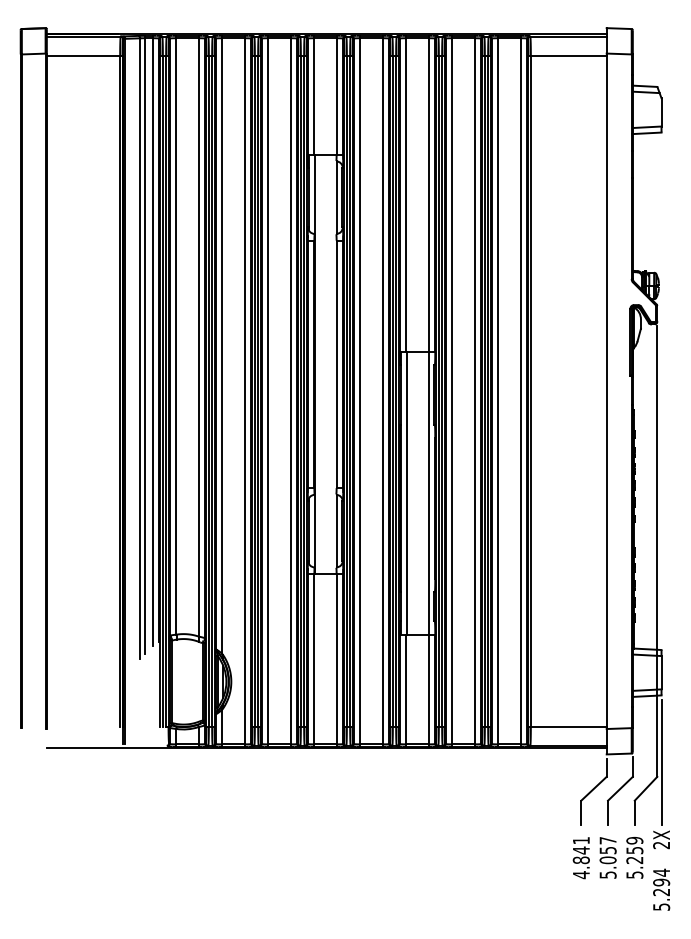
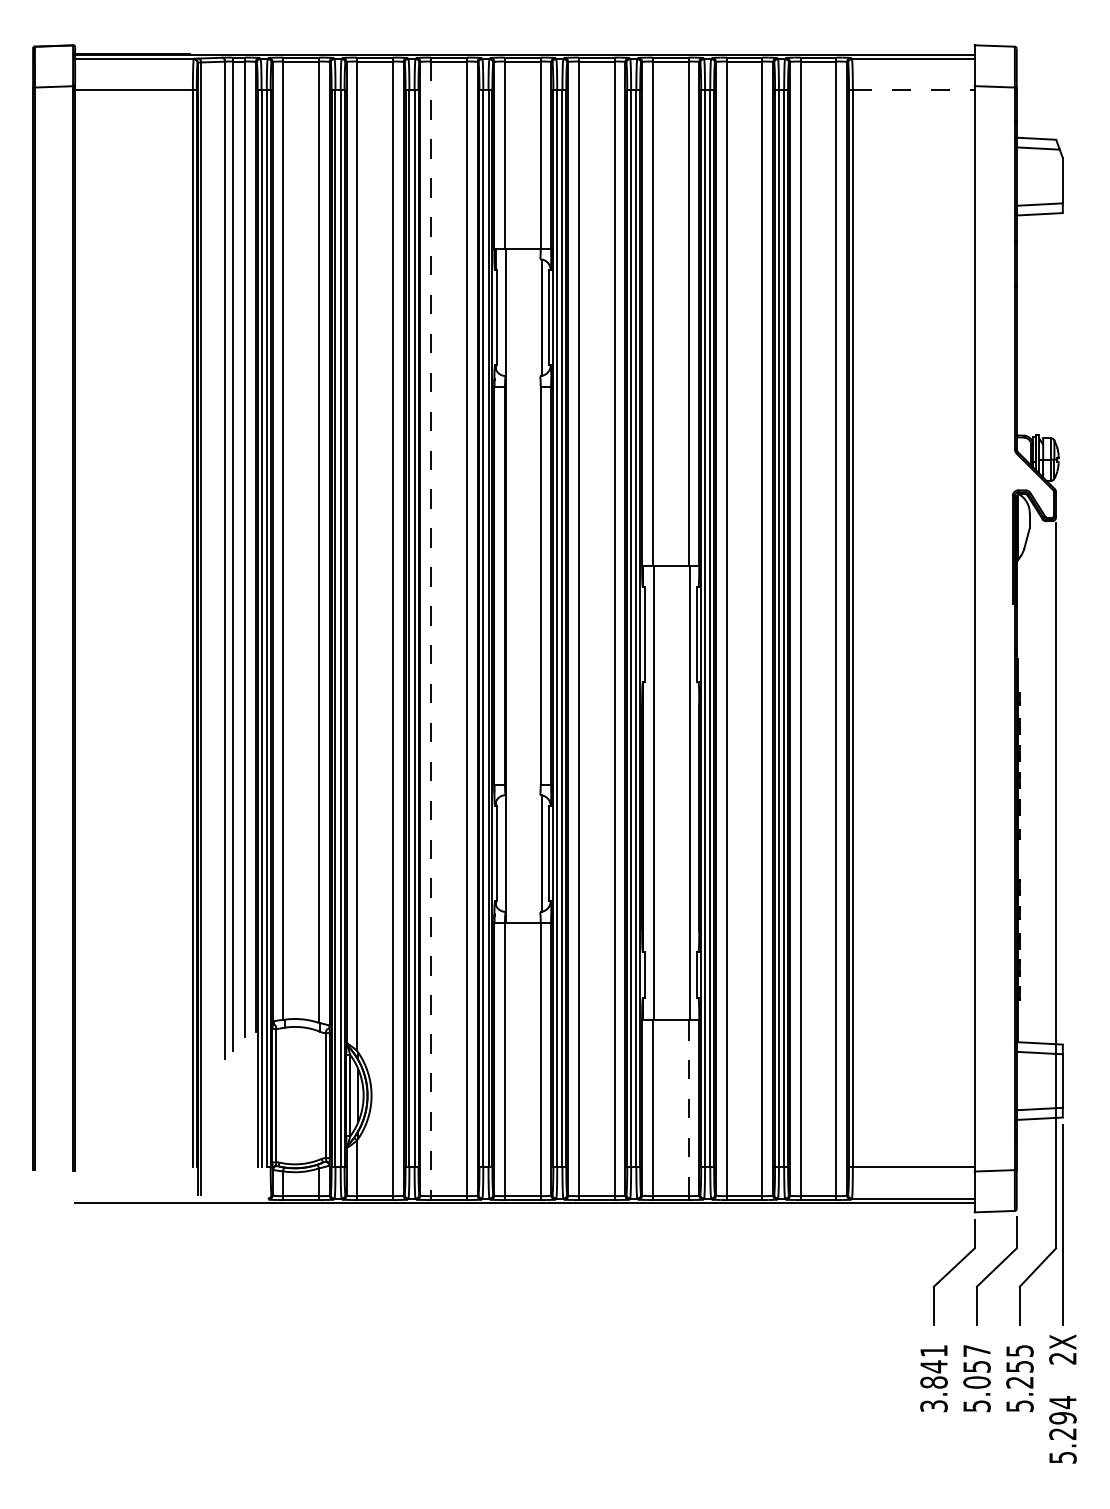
line: (568, 56) -> (913, 90), solid -> dashed
line: (268, 391) -> (431, 629), solid -> dashed
line: (428, 689) -> (688, 1108), solid -> dashed
text: (634, 840) -> (1019, 1350), 5.259 -> 5.255
text: (580, 875) -> (932, 1406), 4.841 -> 3.841

